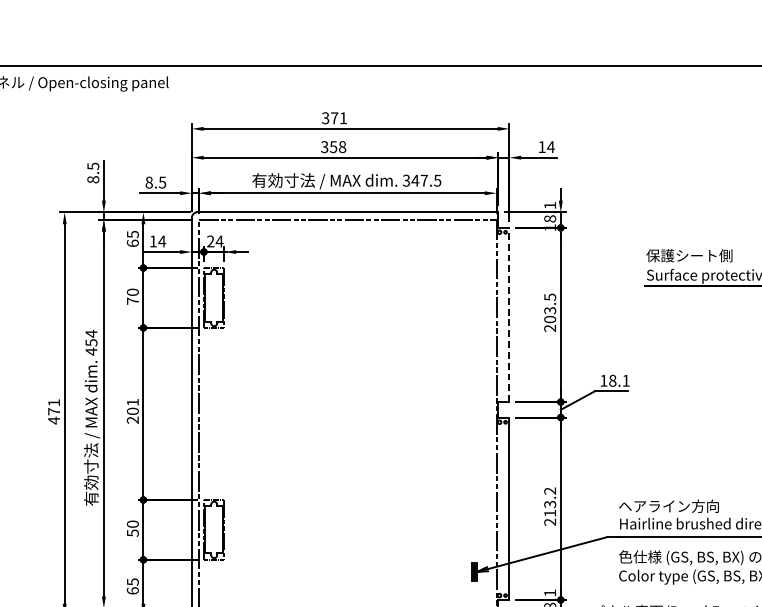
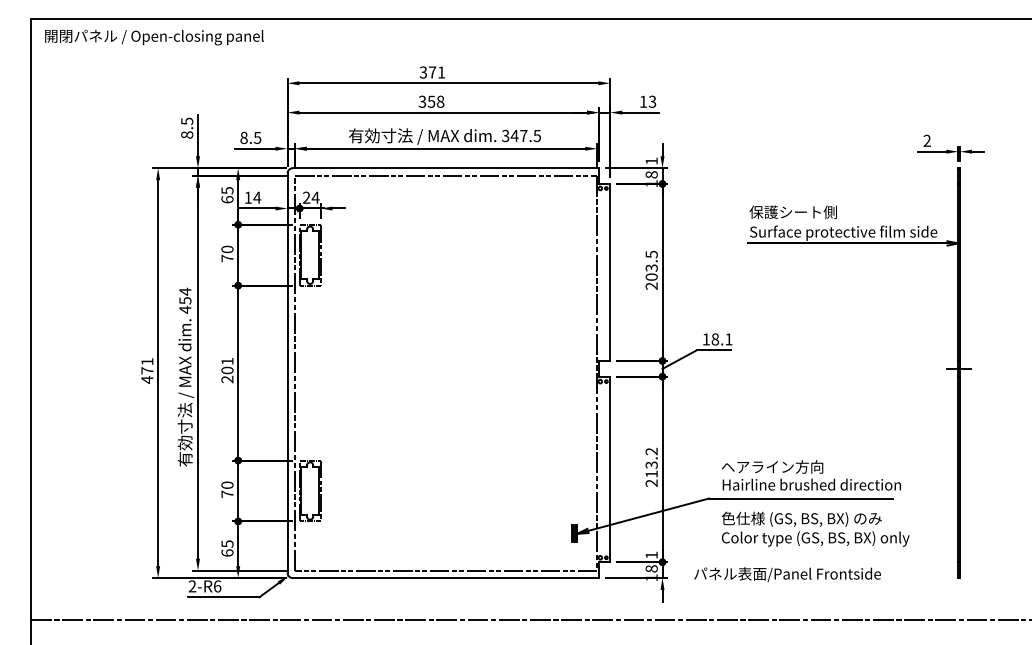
text: (550, 146) -> (652, 101), 14 -> 13
line: (509, 314) -> (610, 272), dashed -> solid
text: (132, 533) -> (227, 494), 50 -> 70

